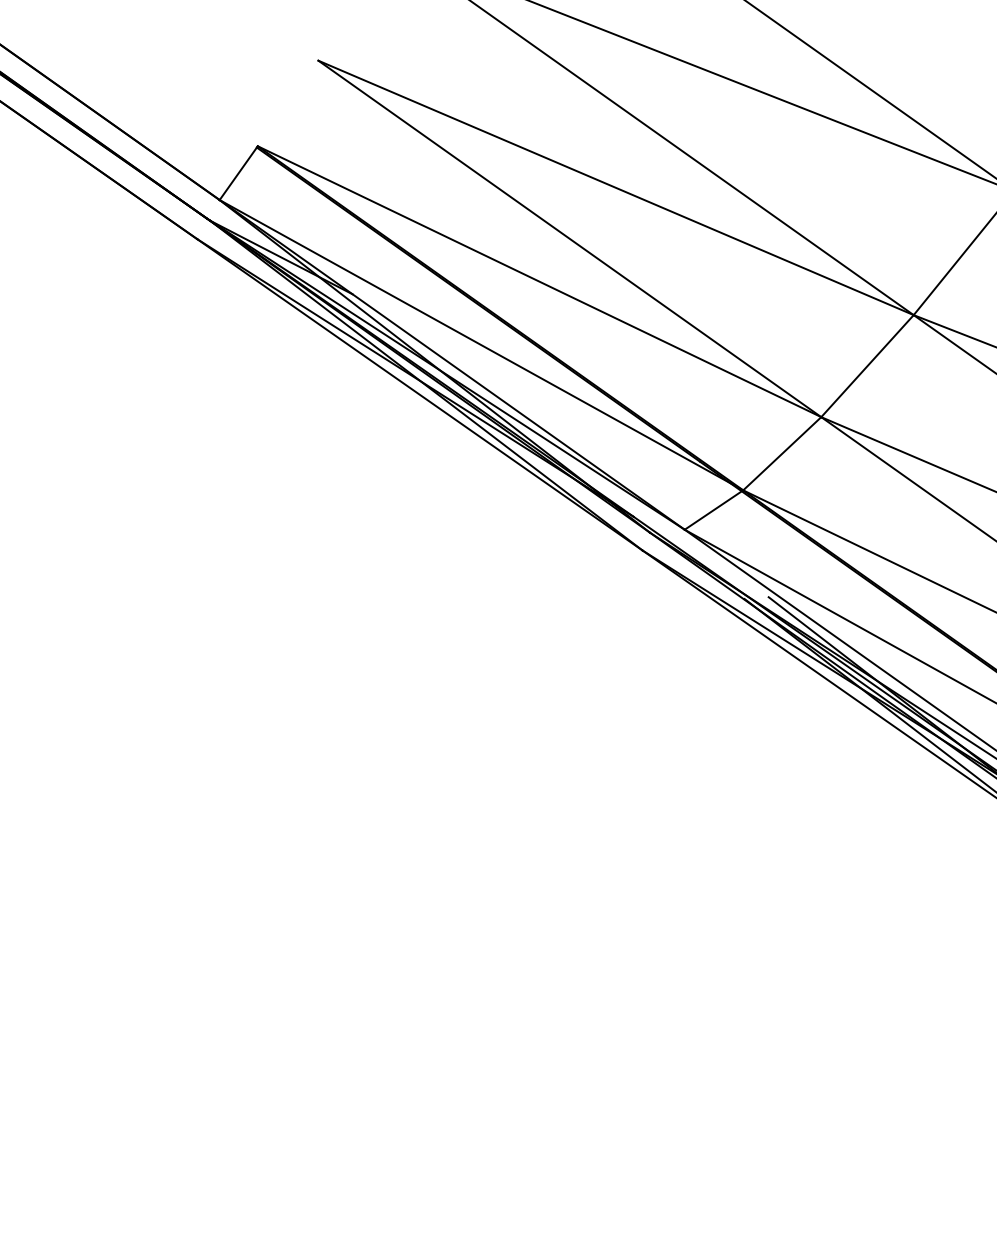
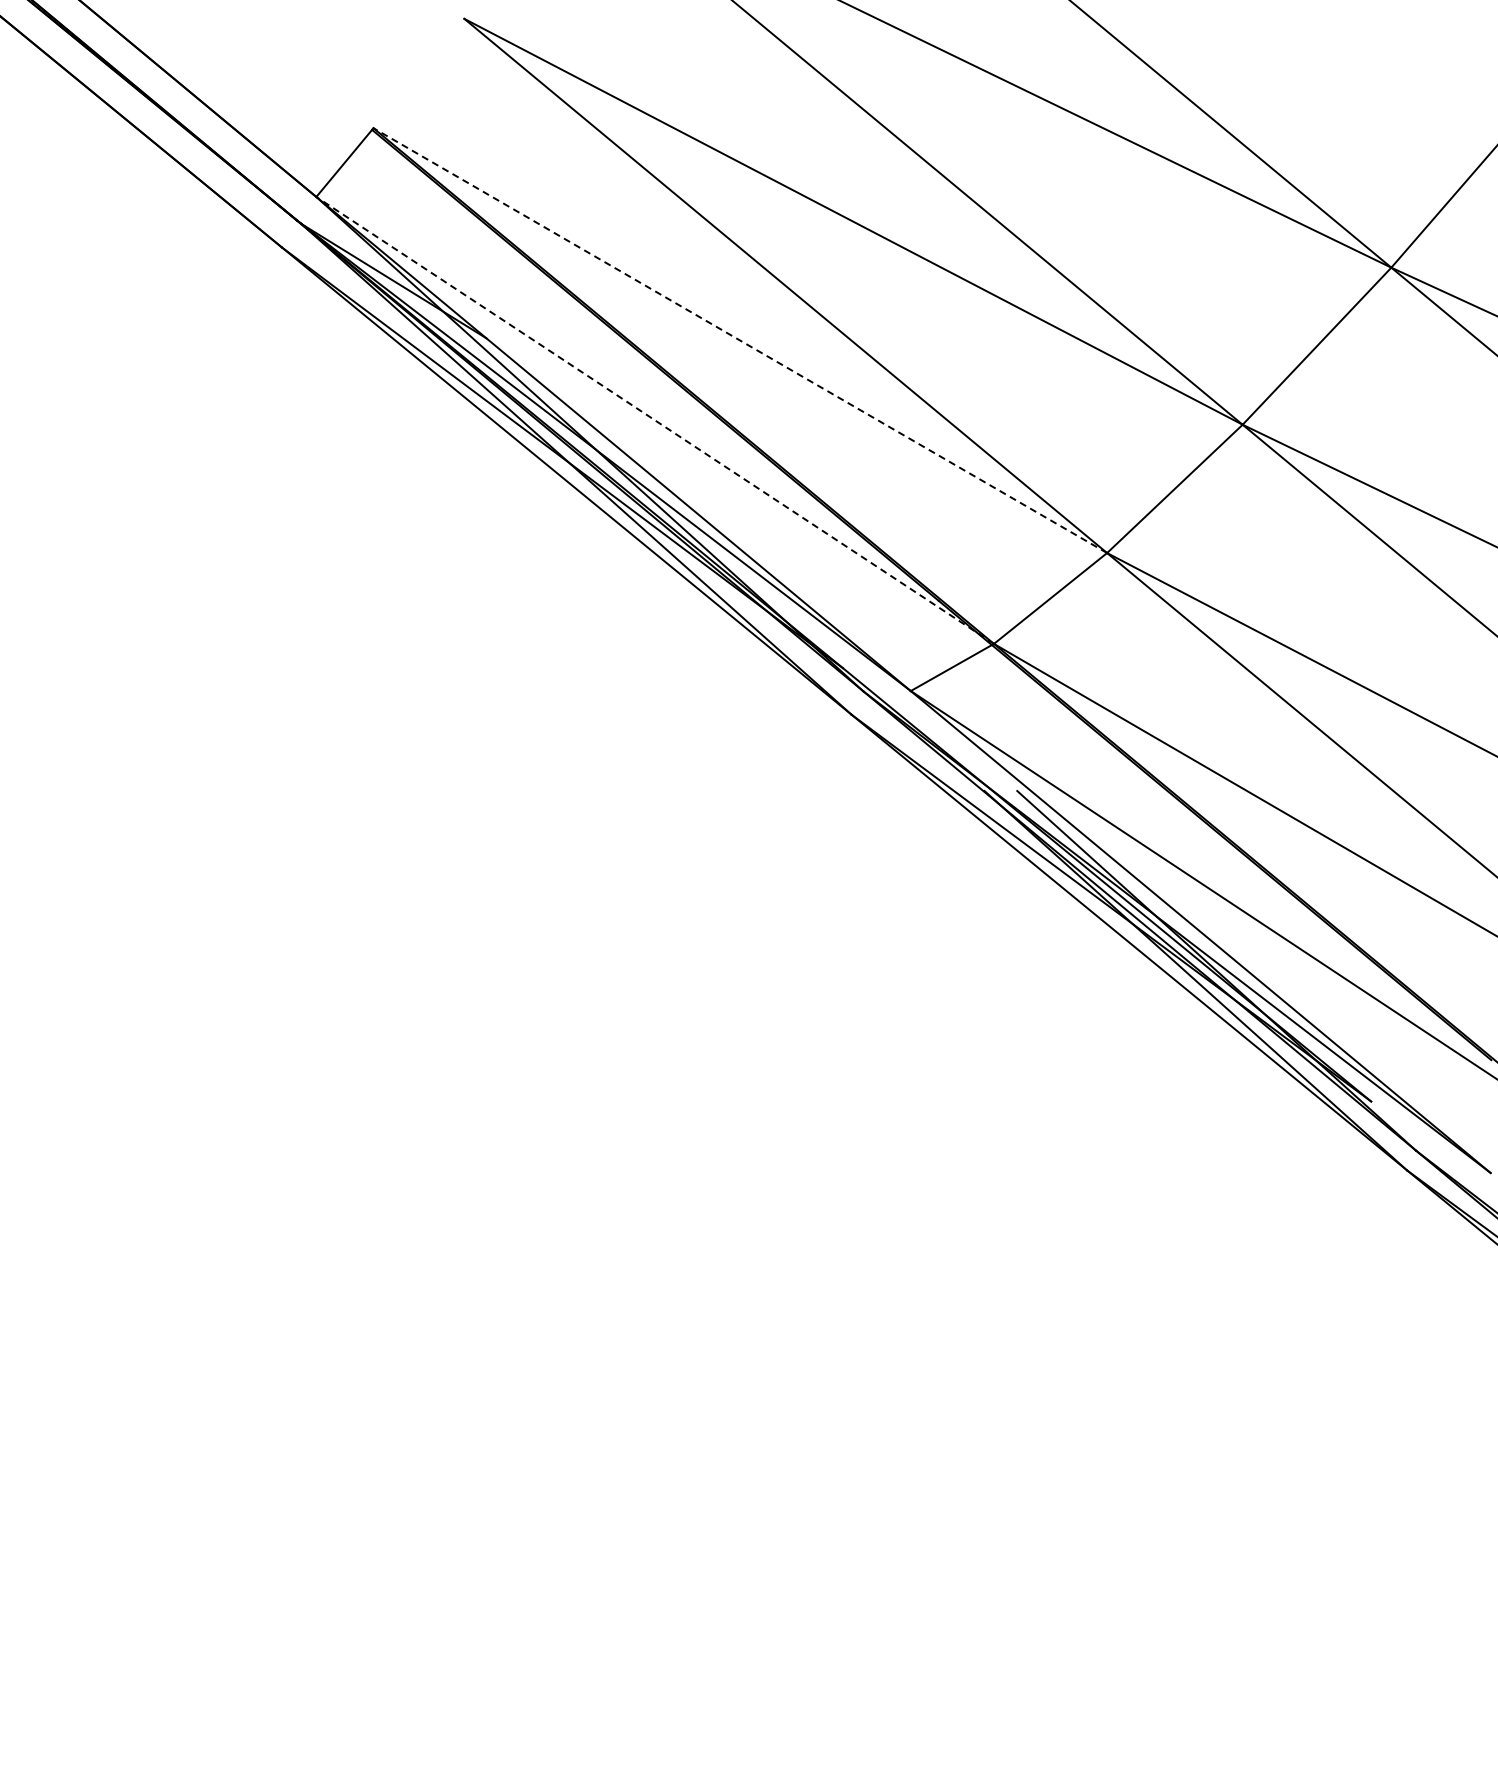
line: (539, 281) -> (740, 340), solid -> dashed
line: (481, 345) -> (655, 420), solid -> dashed

